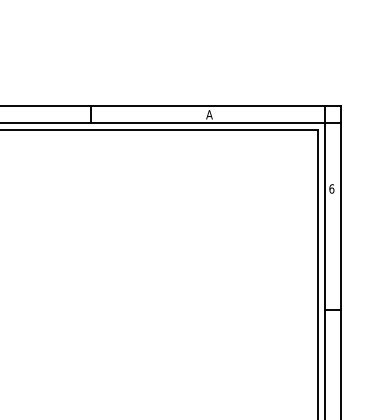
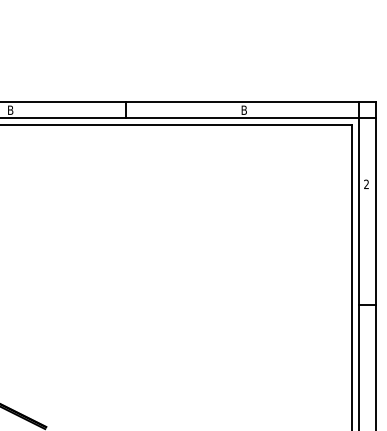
text: (208, 114) -> (243, 109), A -> B
text: (331, 189) -> (366, 184), 6 -> 2

